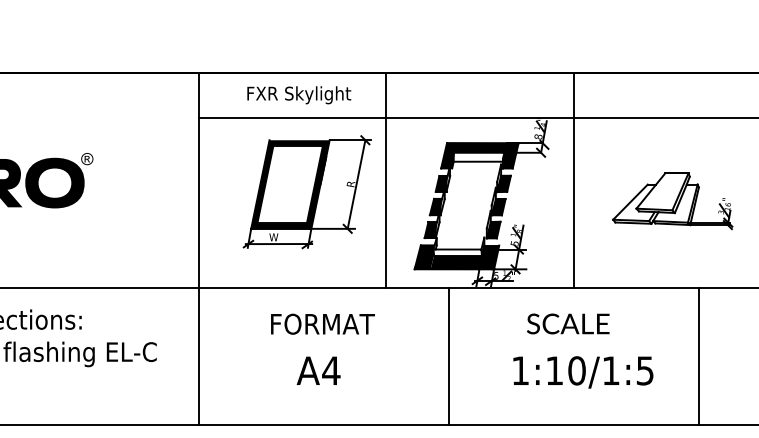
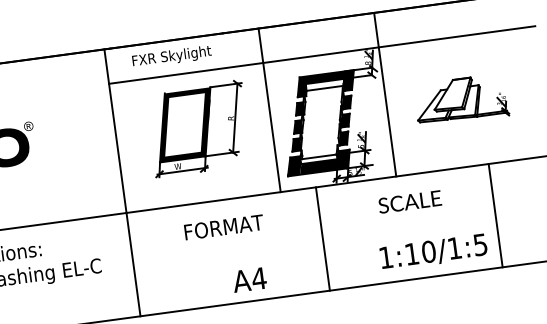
text: (299, 95) -> (172, 57), moved
line: (386, 180) -> (269, 110), moved
line: (573, 180) -> (384, 94), moved
part: (672, 201) -> (461, 100), moved
line: (698, 356) -> (495, 215), moved
text: (318, 370) -> (249, 279), moved
text: (583, 372) -> (433, 252), moved

